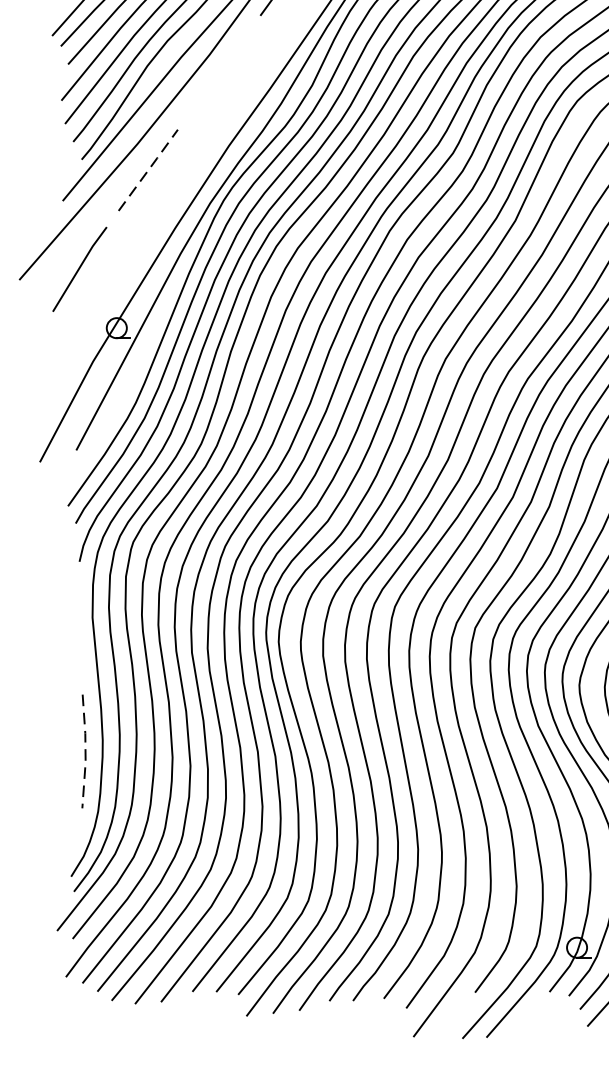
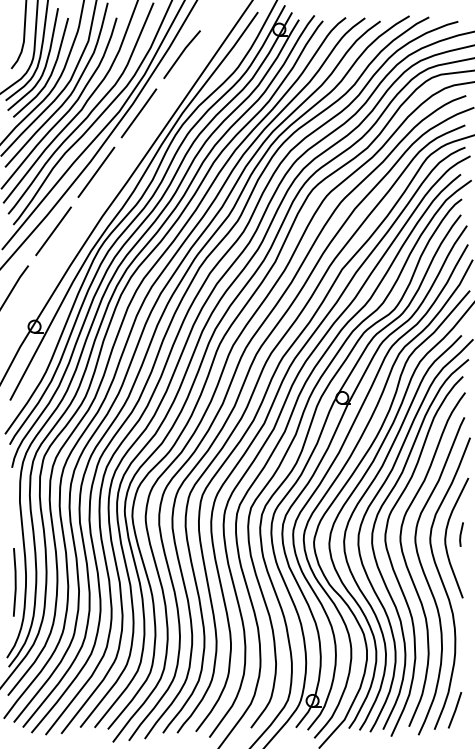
line: (219, 71) -> (96, 171), added
line: (149, 168) -> (54, 230), dashed -> solid
line: (85, 751) -> (15, 582), dashed -> solid

